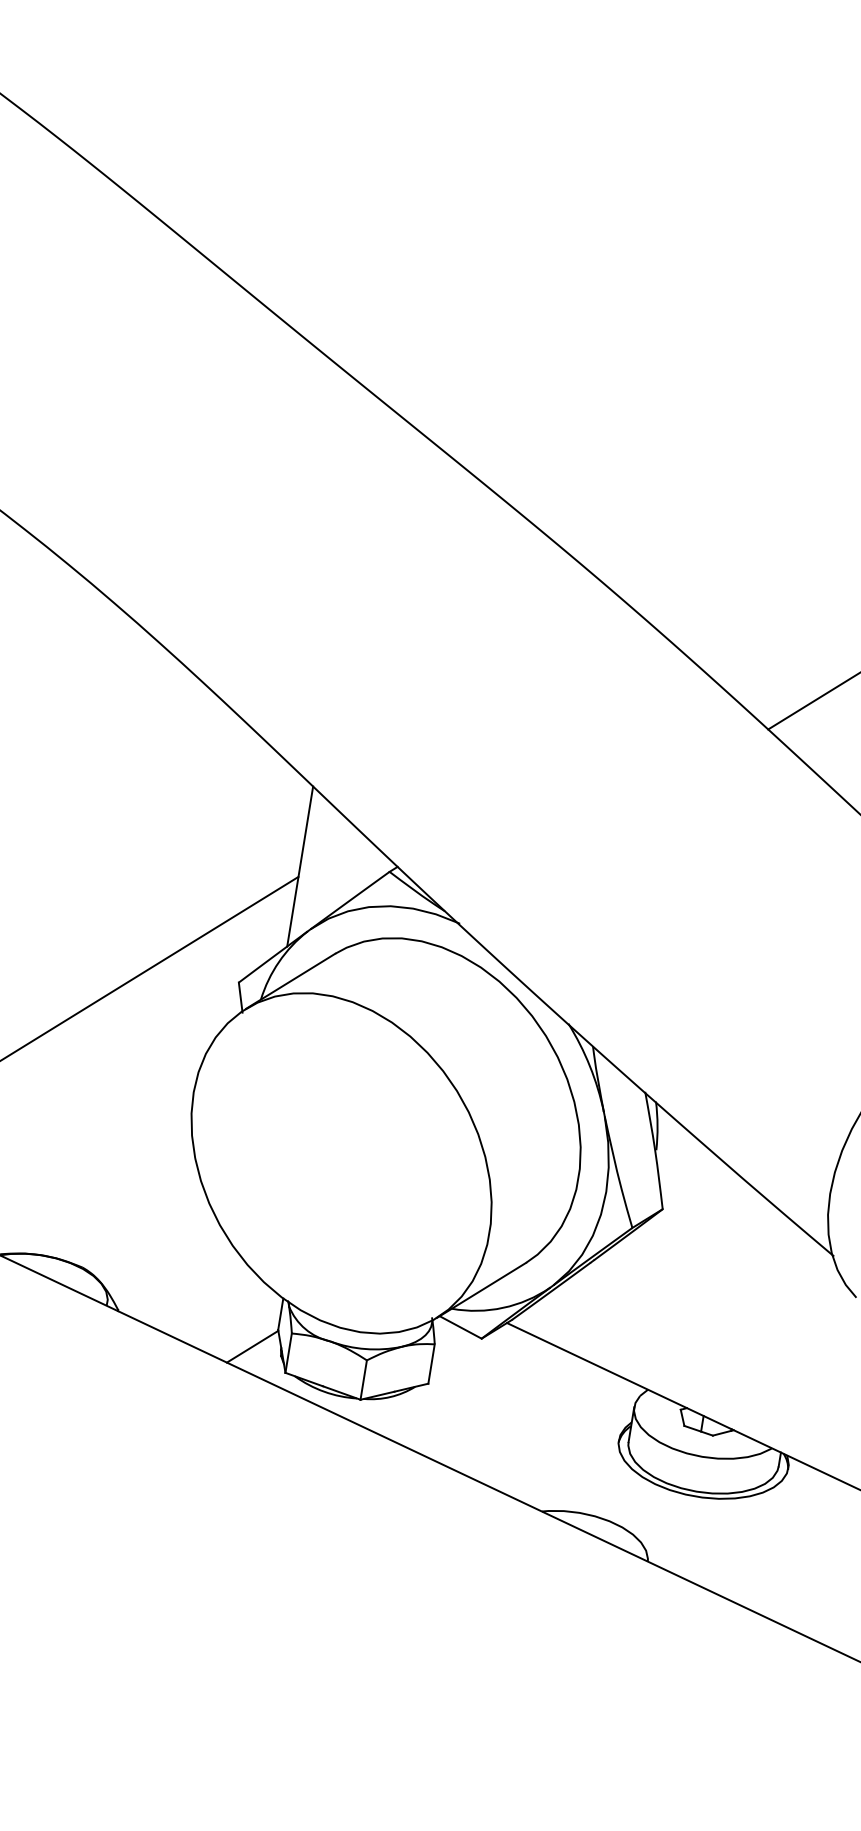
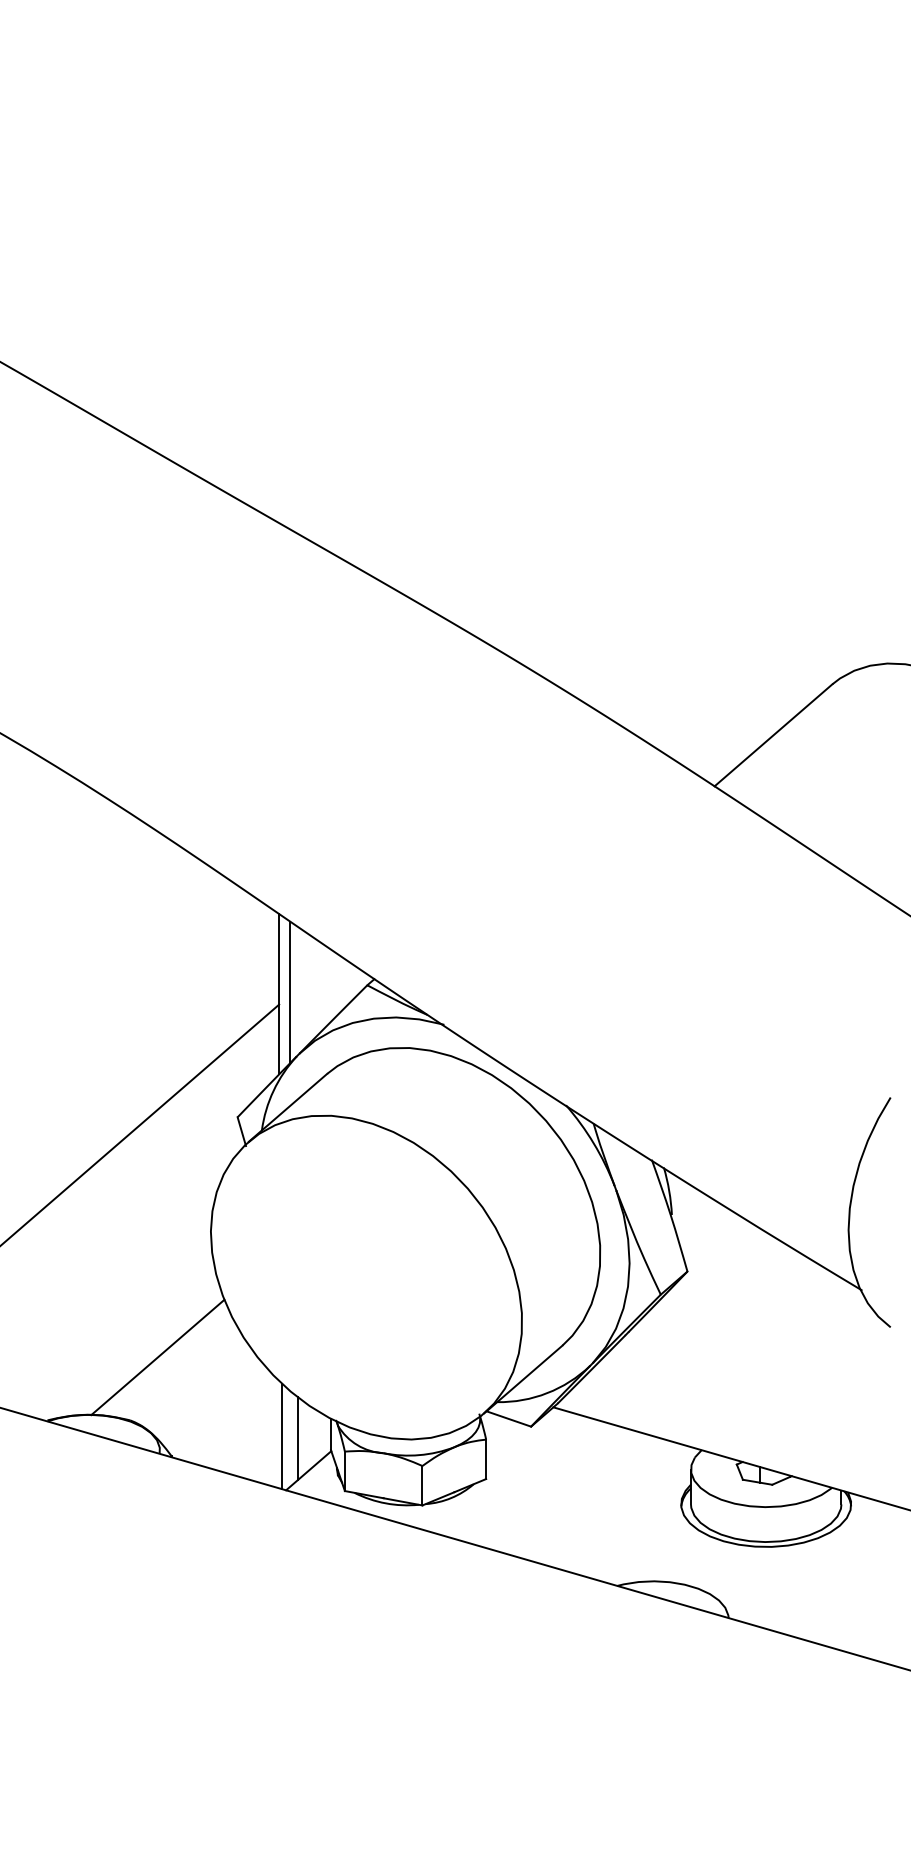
line: (311, 865) -> (290, 991), added
line: (120, 1209) -> (157, 1357), added
line: (232, 1308) -> (282, 1436), added
line: (246, 1312) -> (297, 1438), added

